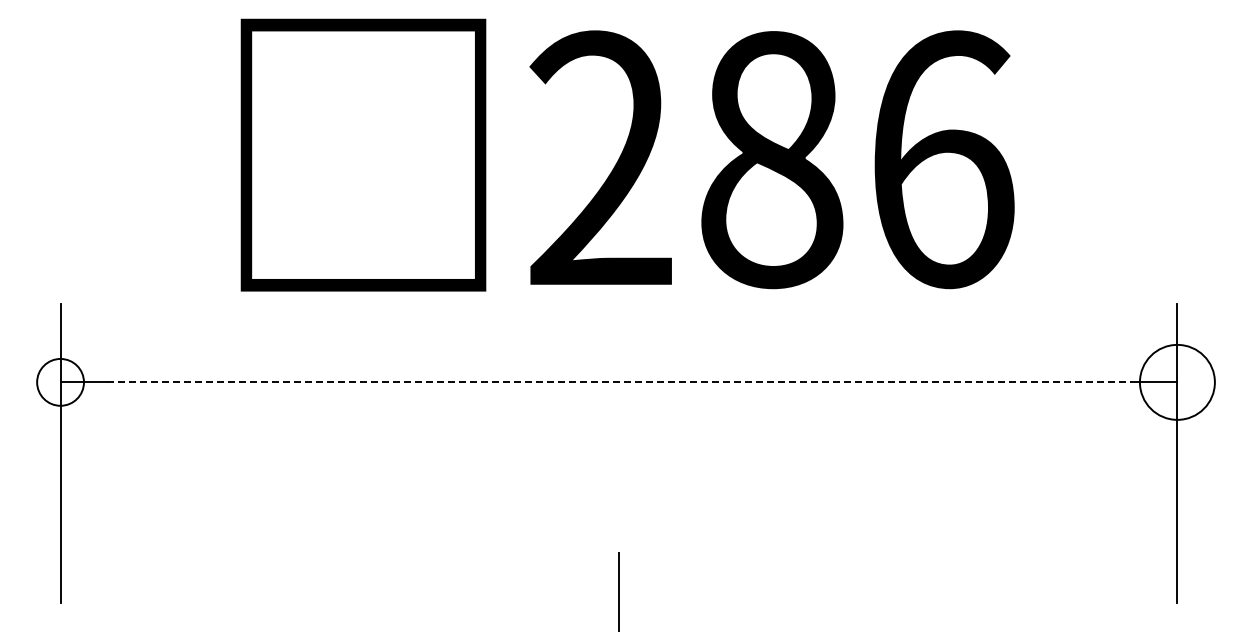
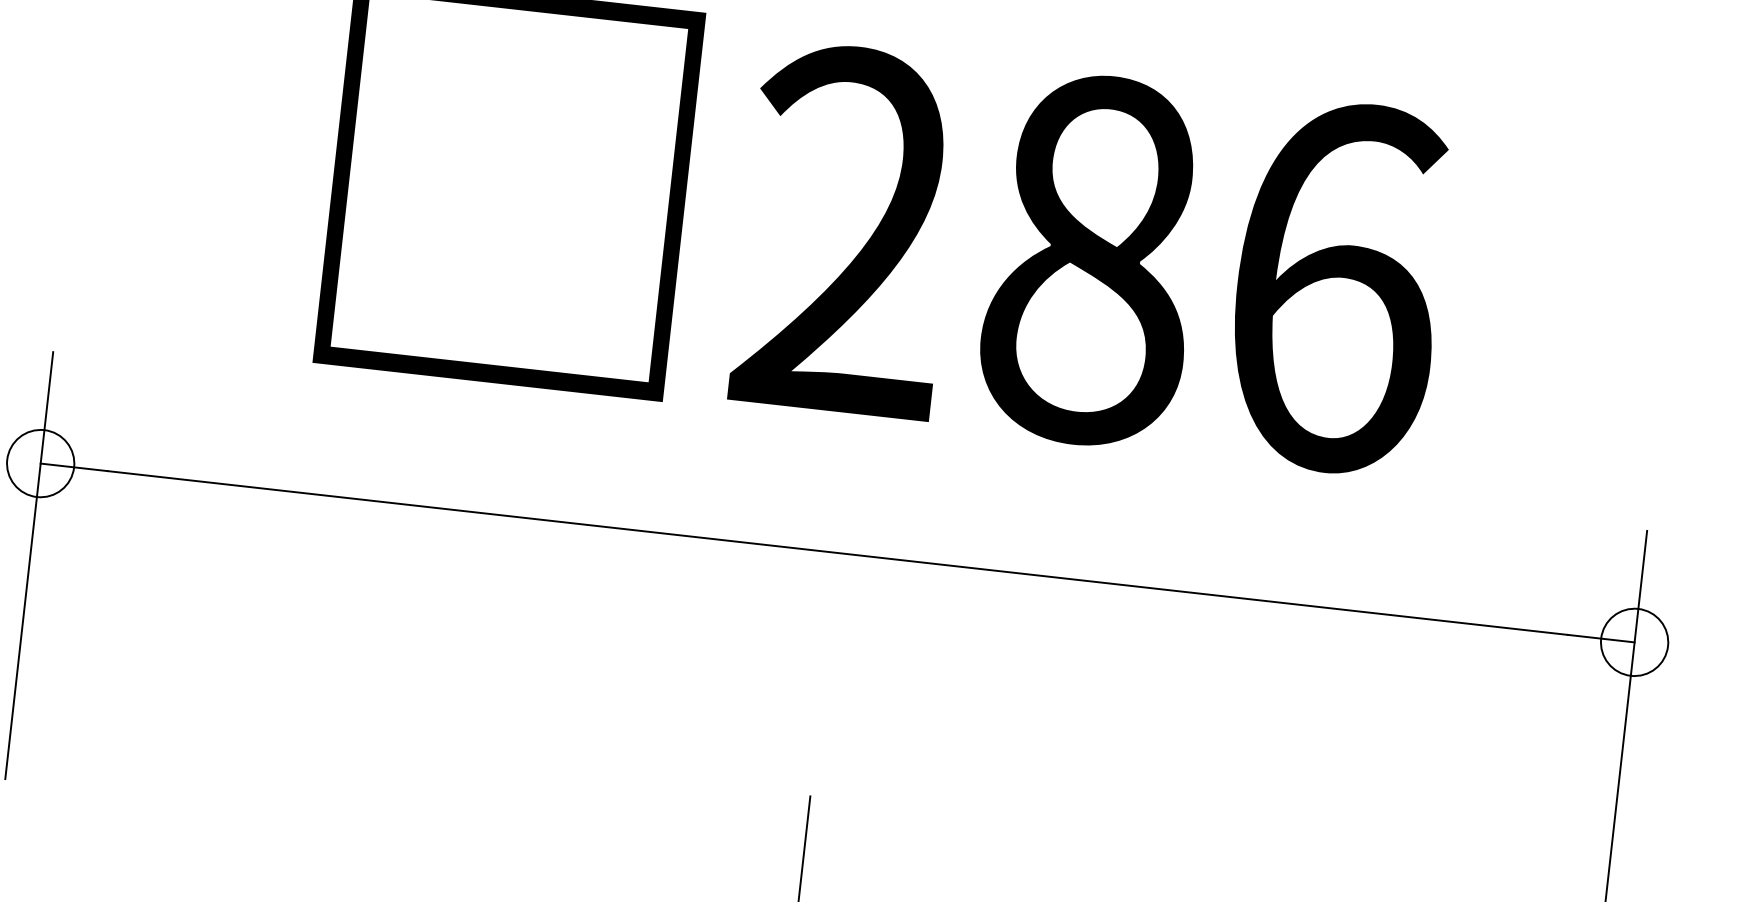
circle: (1177, 381) -> (1634, 641), size x0.62
line: (619, 382) -> (838, 553), dashed -> solid

